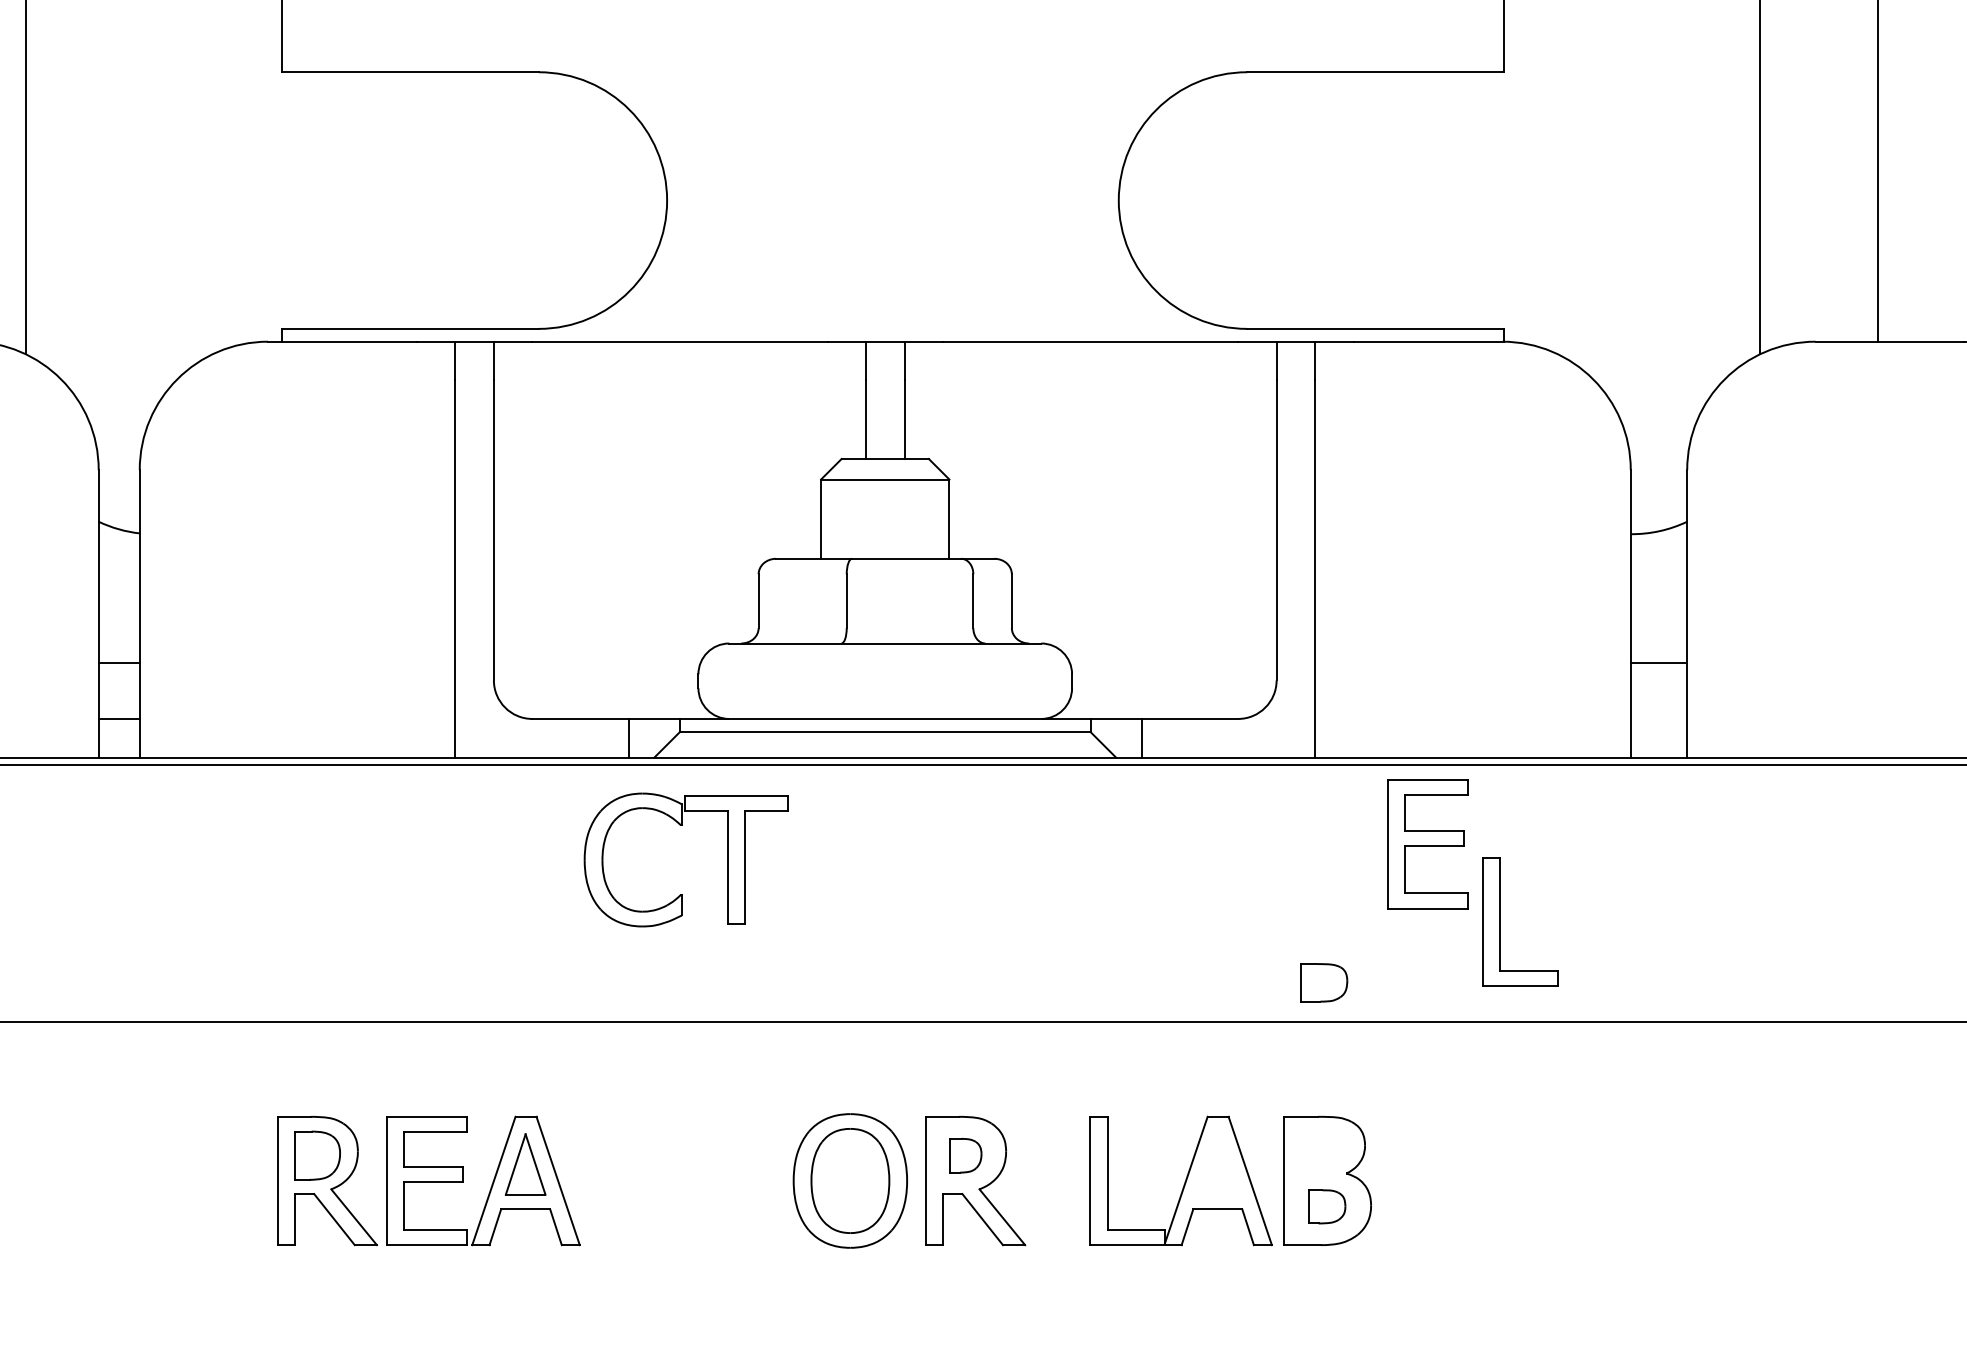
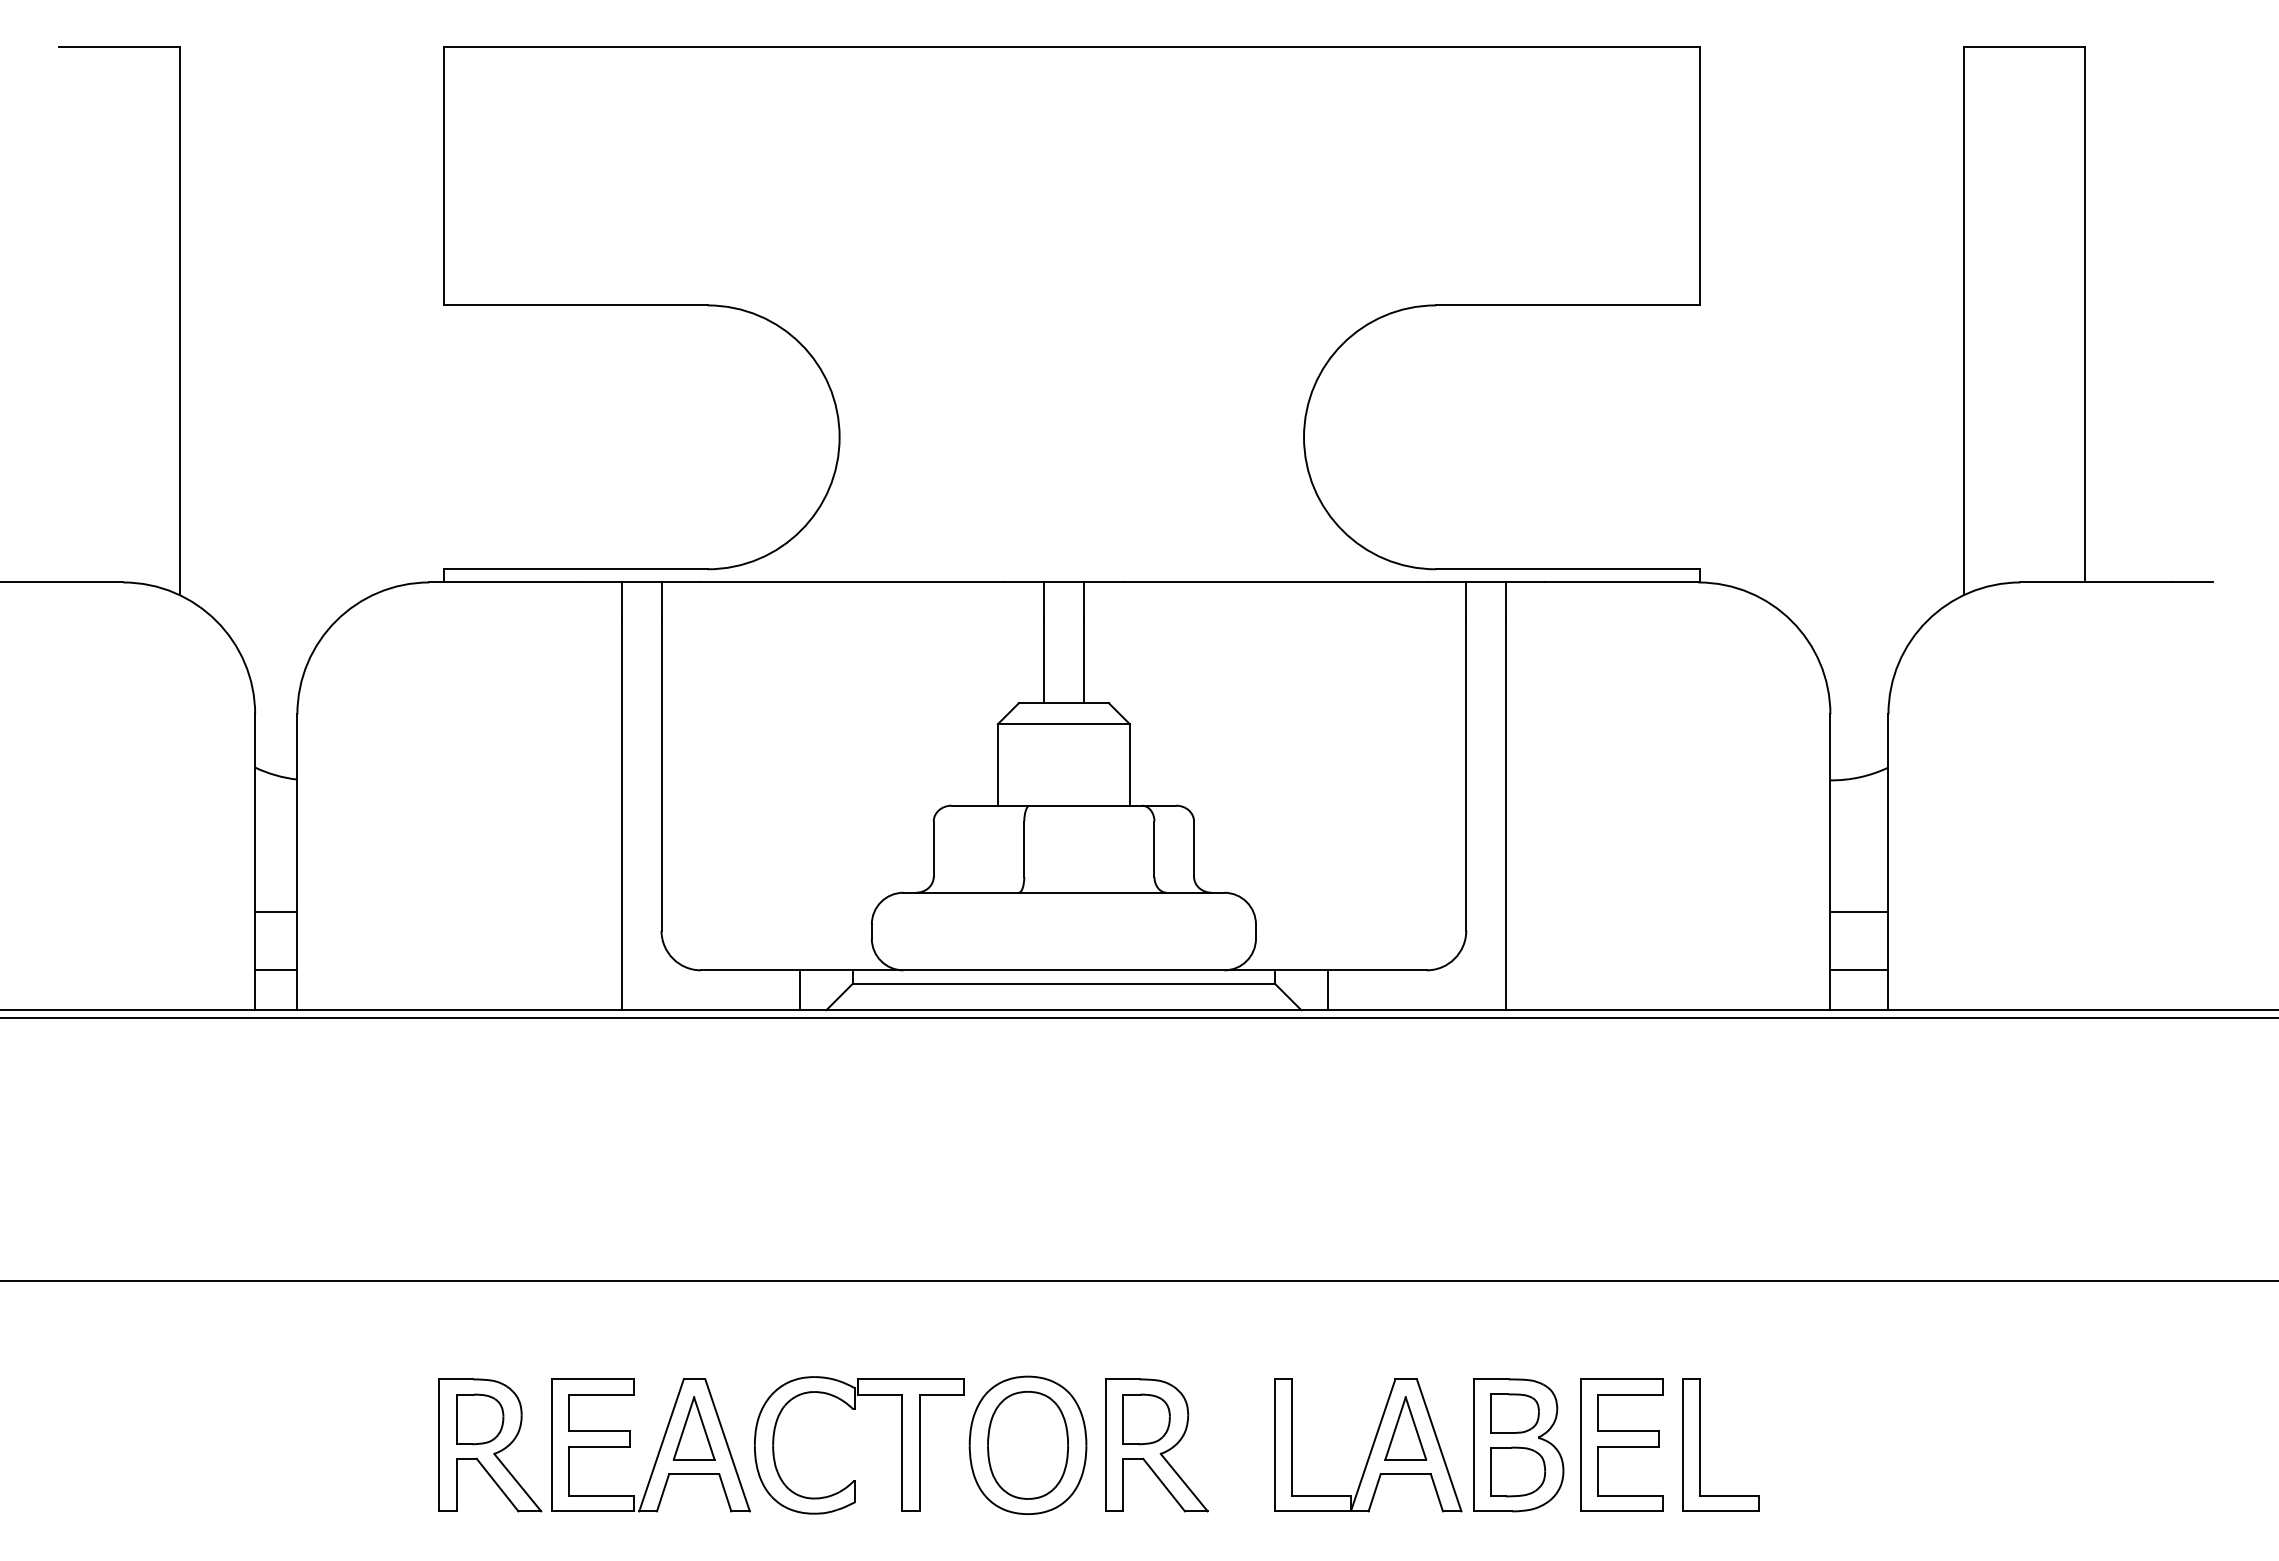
line: (1659, 719) -> (1859, 970), added
part: (1427, 843) -> (1621, 1444), moved
part: (682, 894) -> (855, 1480), moved
part: (1500, 921) -> (1700, 1444), moved
part: (1323, 982) -> (1514, 1413), moved
part: (965, 1155) -> (1146, 1419), size x1.43
part: (1217, 1164) -> (1405, 1428), added
part: (1326, 1206) -> (1517, 1471), size x1.43

